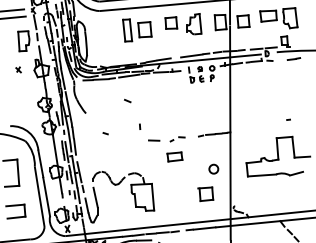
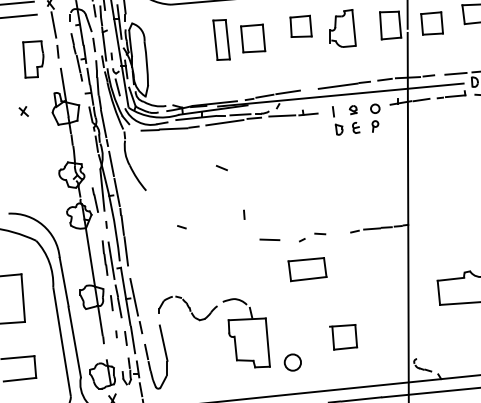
part: (174, 156) -> (306, 268), size x1.4
circle: (213, 168) -> (292, 361), moved
part: (205, 194) -> (343, 337), moved

